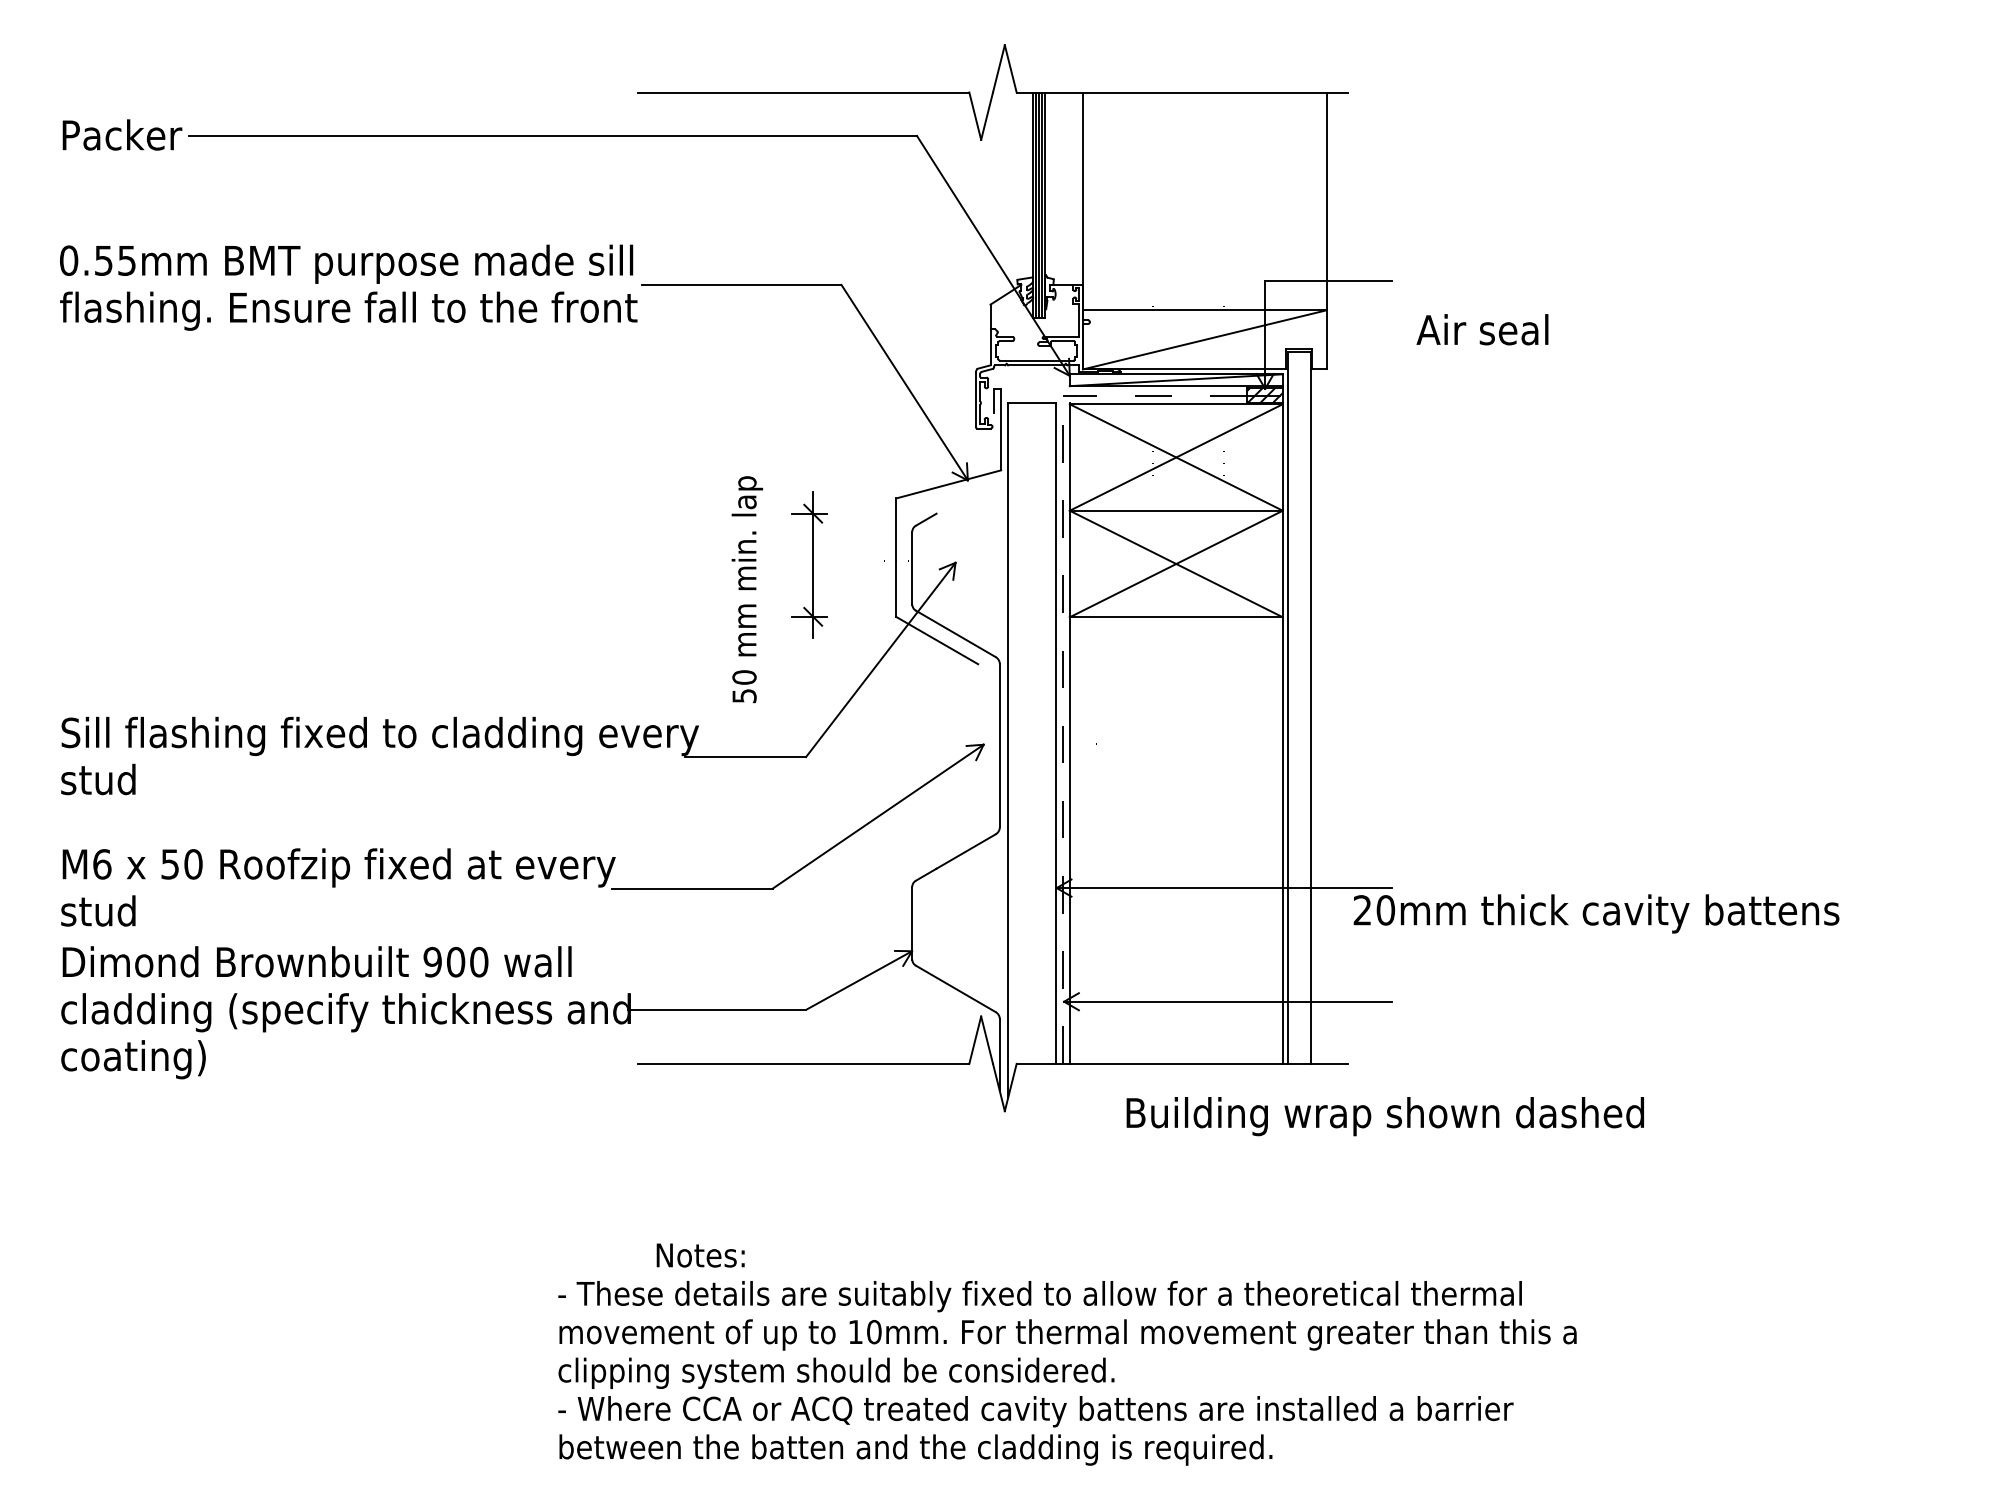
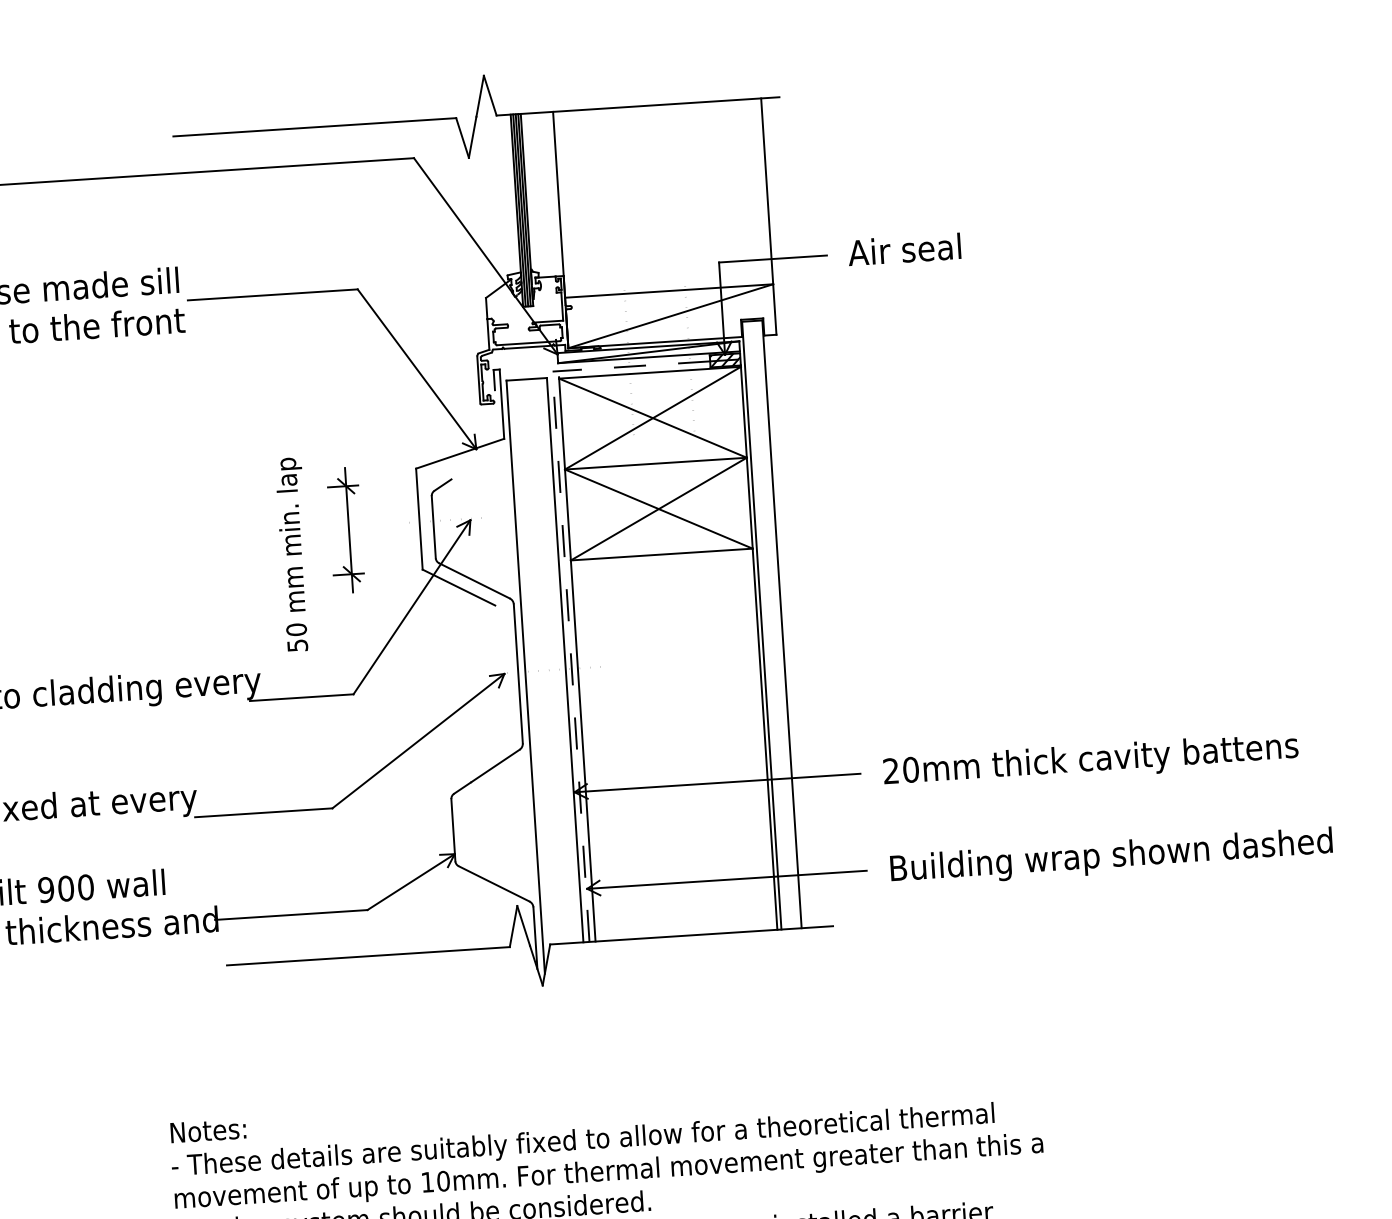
text: (1482, 329) -> (904, 249), moved
text: (1596, 913) -> (1090, 760), moved
text: (1384, 1116) -> (1110, 857), moved
text: (700, 1255) -> (208, 1130), moved

